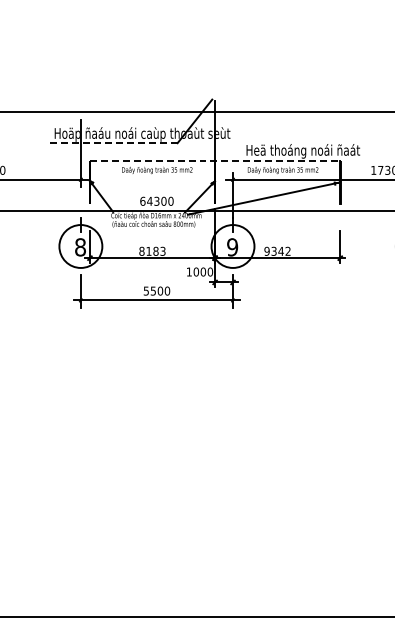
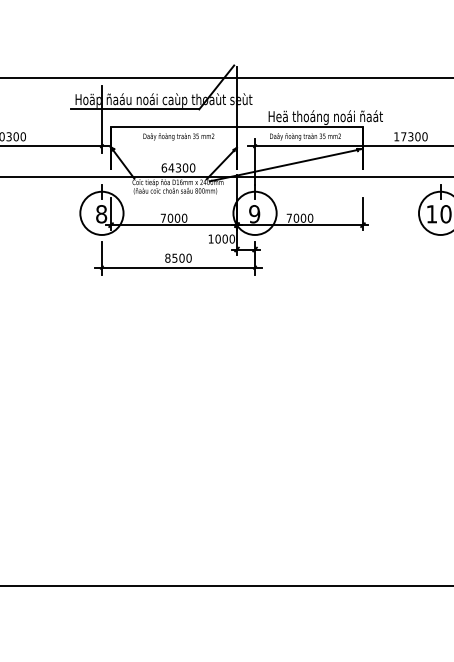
line: (114, 143) -> (135, 109), dashed -> solid
line: (215, 160) -> (237, 126), dashed -> solid
text: (151, 250) -> (173, 217), 8183 -> 7000
text: (277, 250) -> (299, 217), 9342 -> 7000
text: (146, 290) -> (167, 257), 5500 -> 8500

